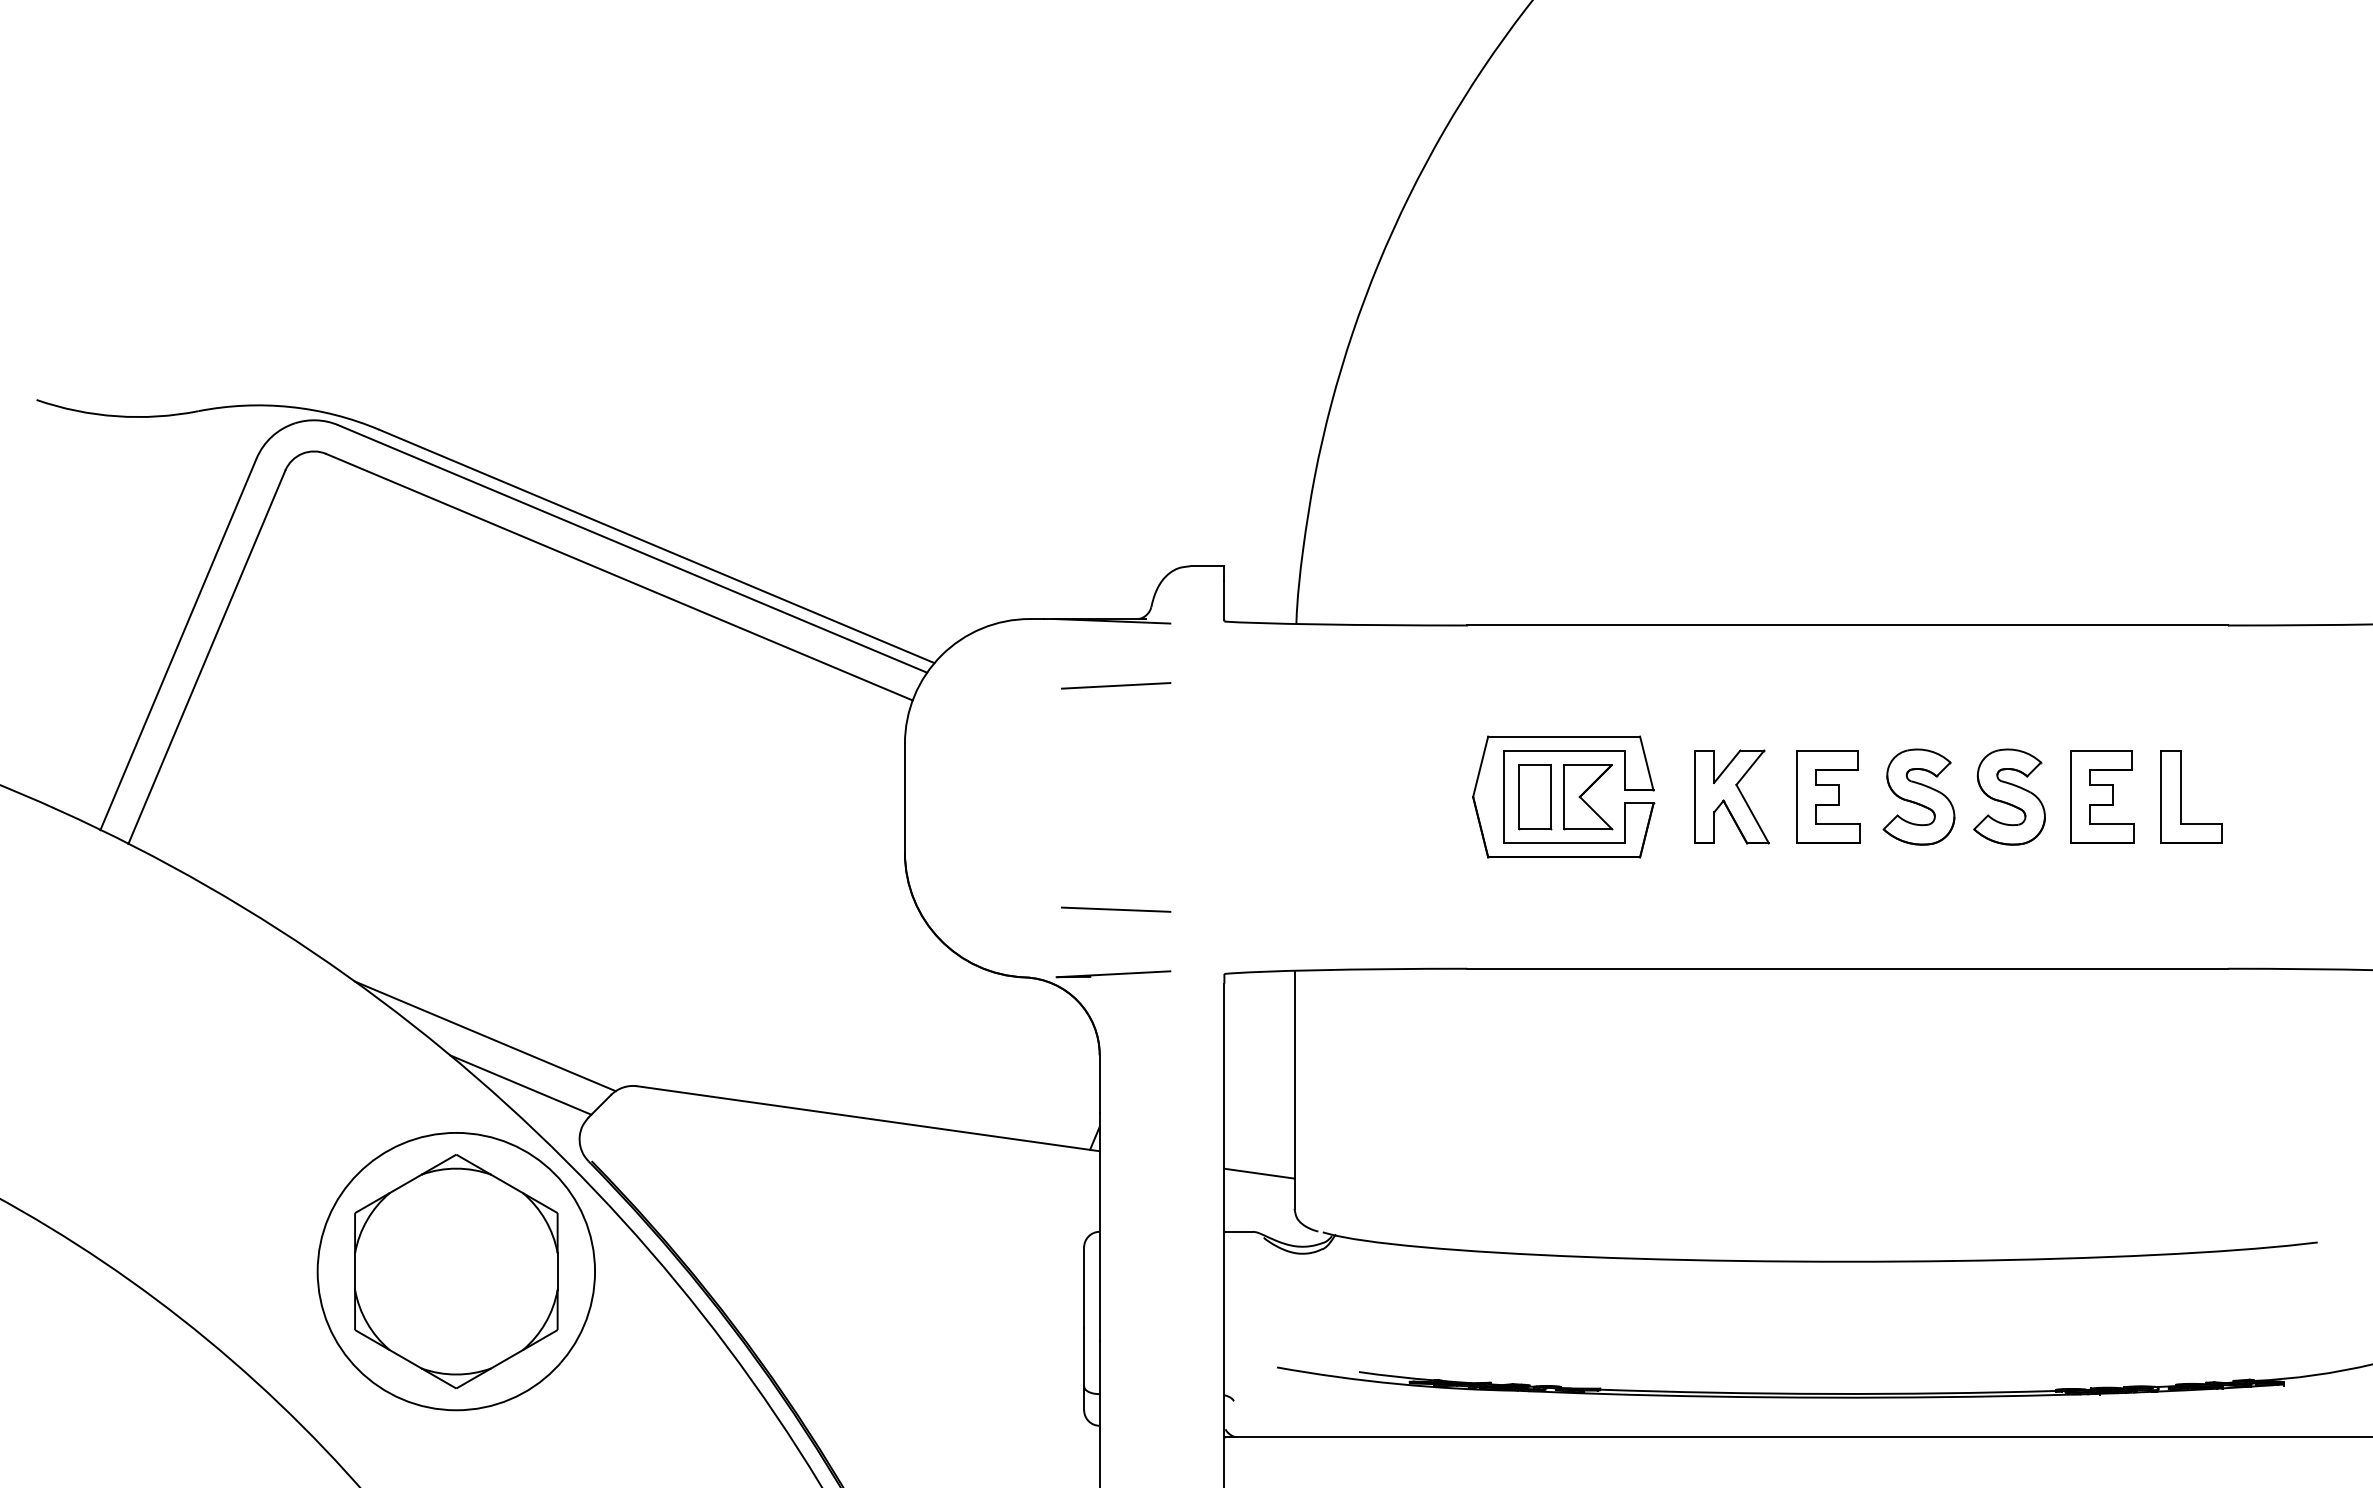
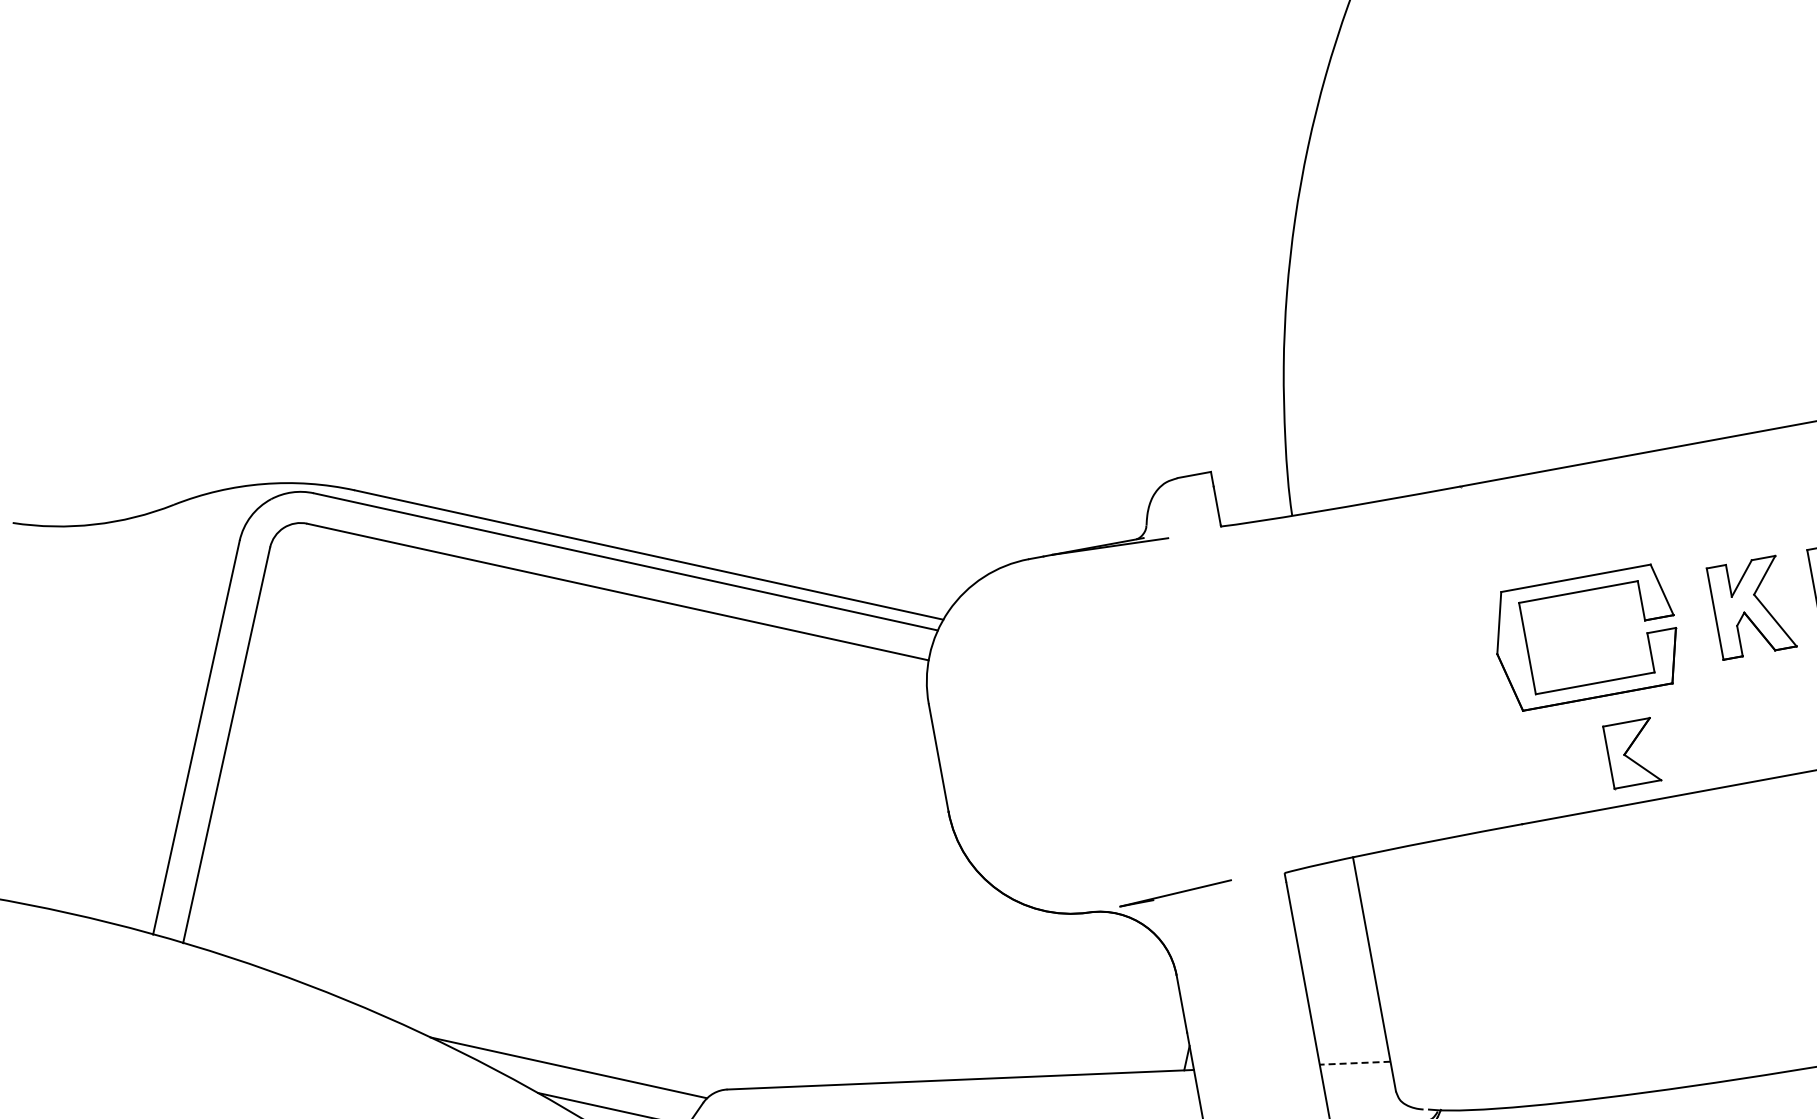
line: (1115, 685) -> (1125, 609), removed
part: (1535, 797) -> (1558, 643), removed
part: (1588, 797) -> (1632, 753), moved
line: (1115, 909) -> (1165, 829), removed
line: (1258, 1173) -> (1354, 1063), solid -> dashed

